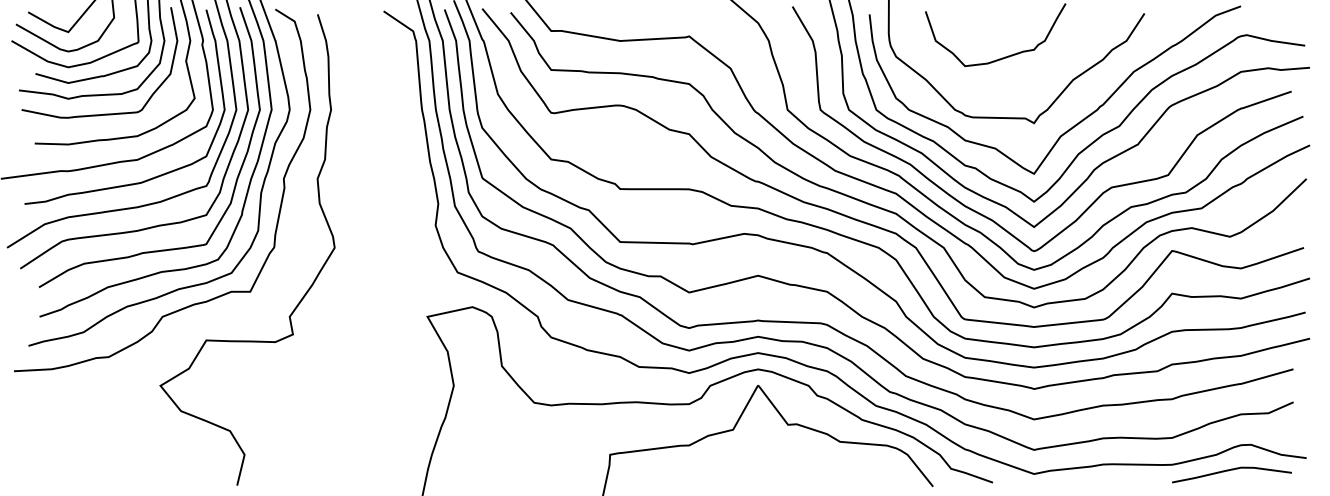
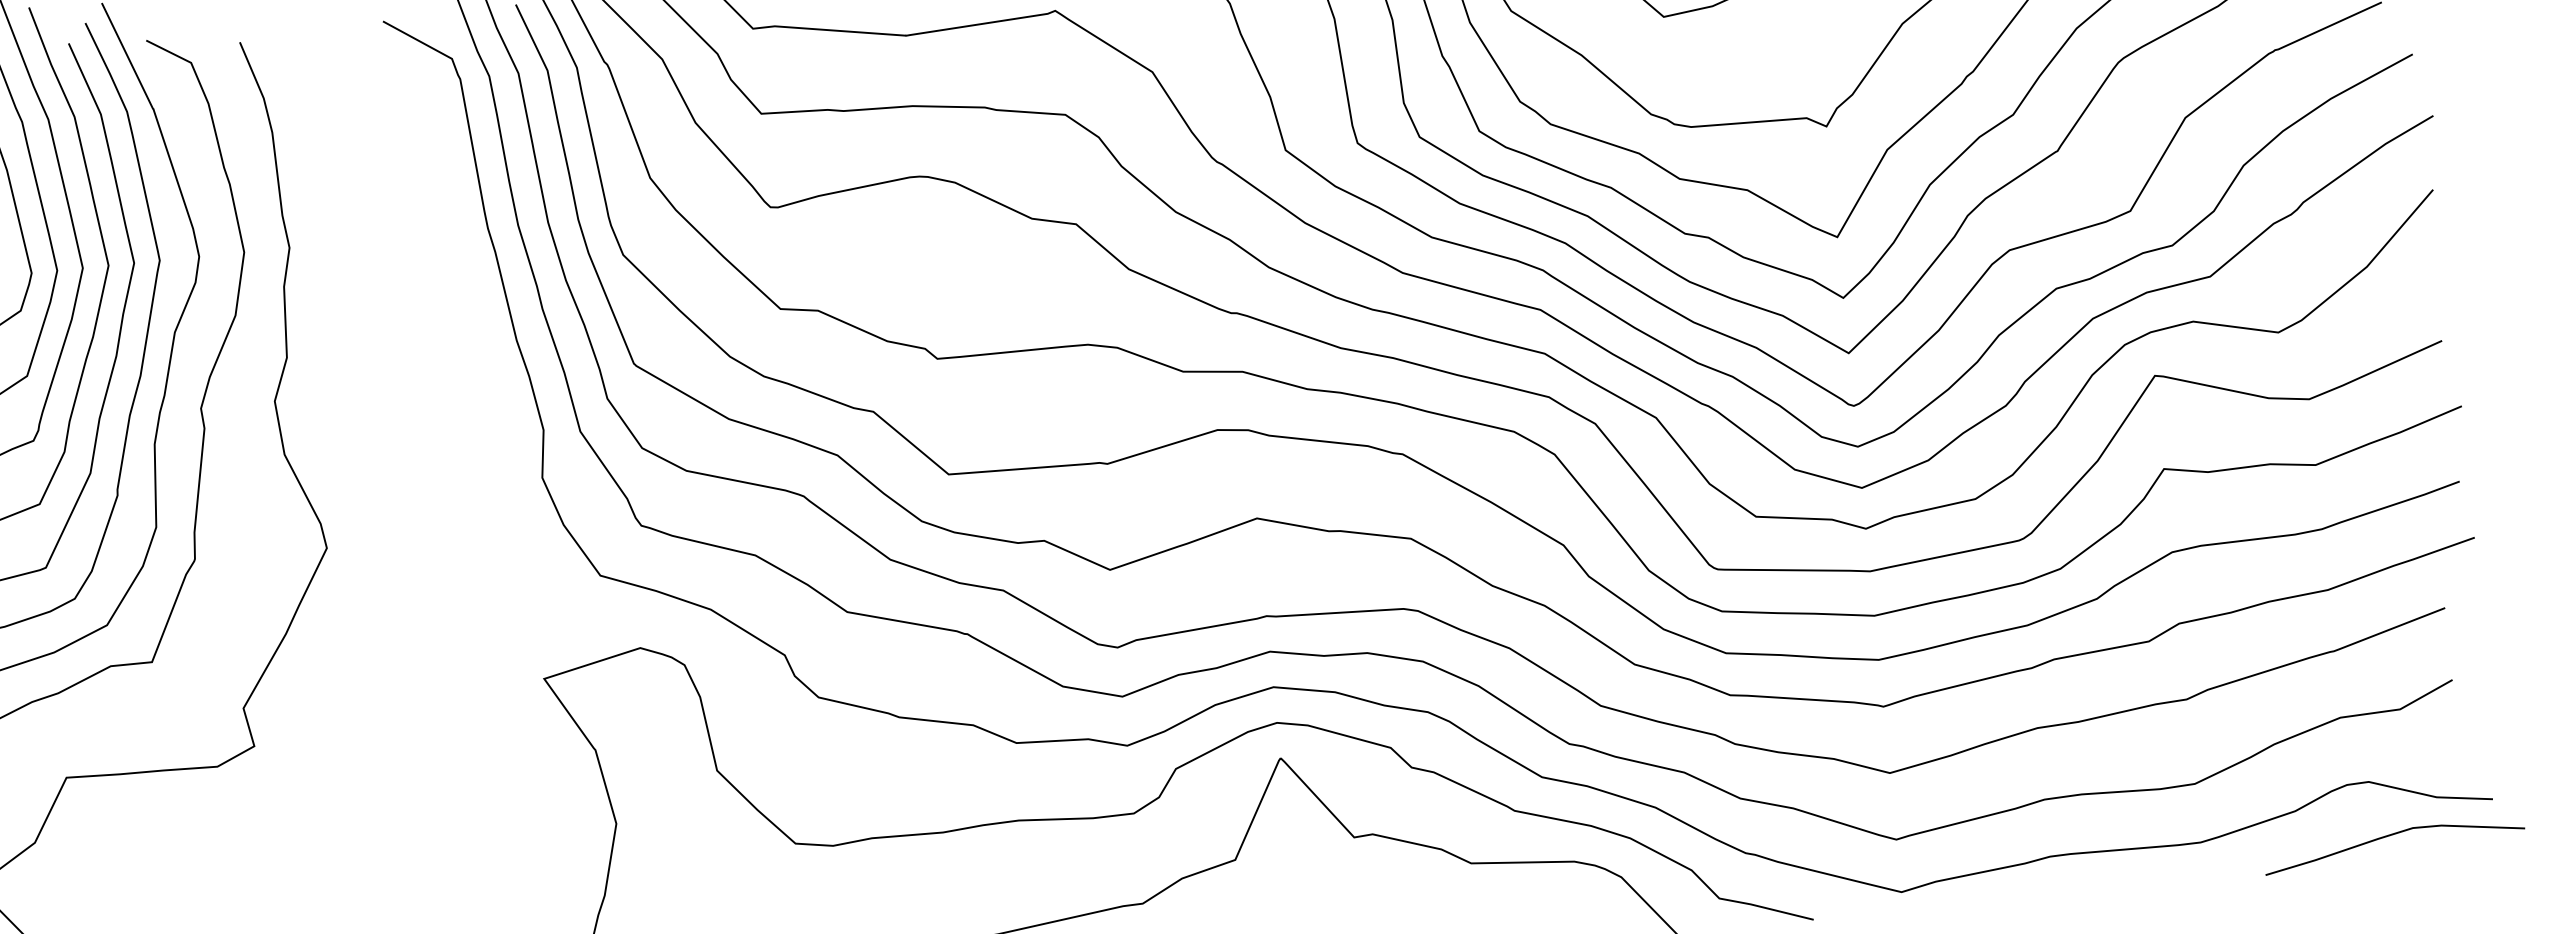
curve: (1231, 470) -> (2392, 836), moved

